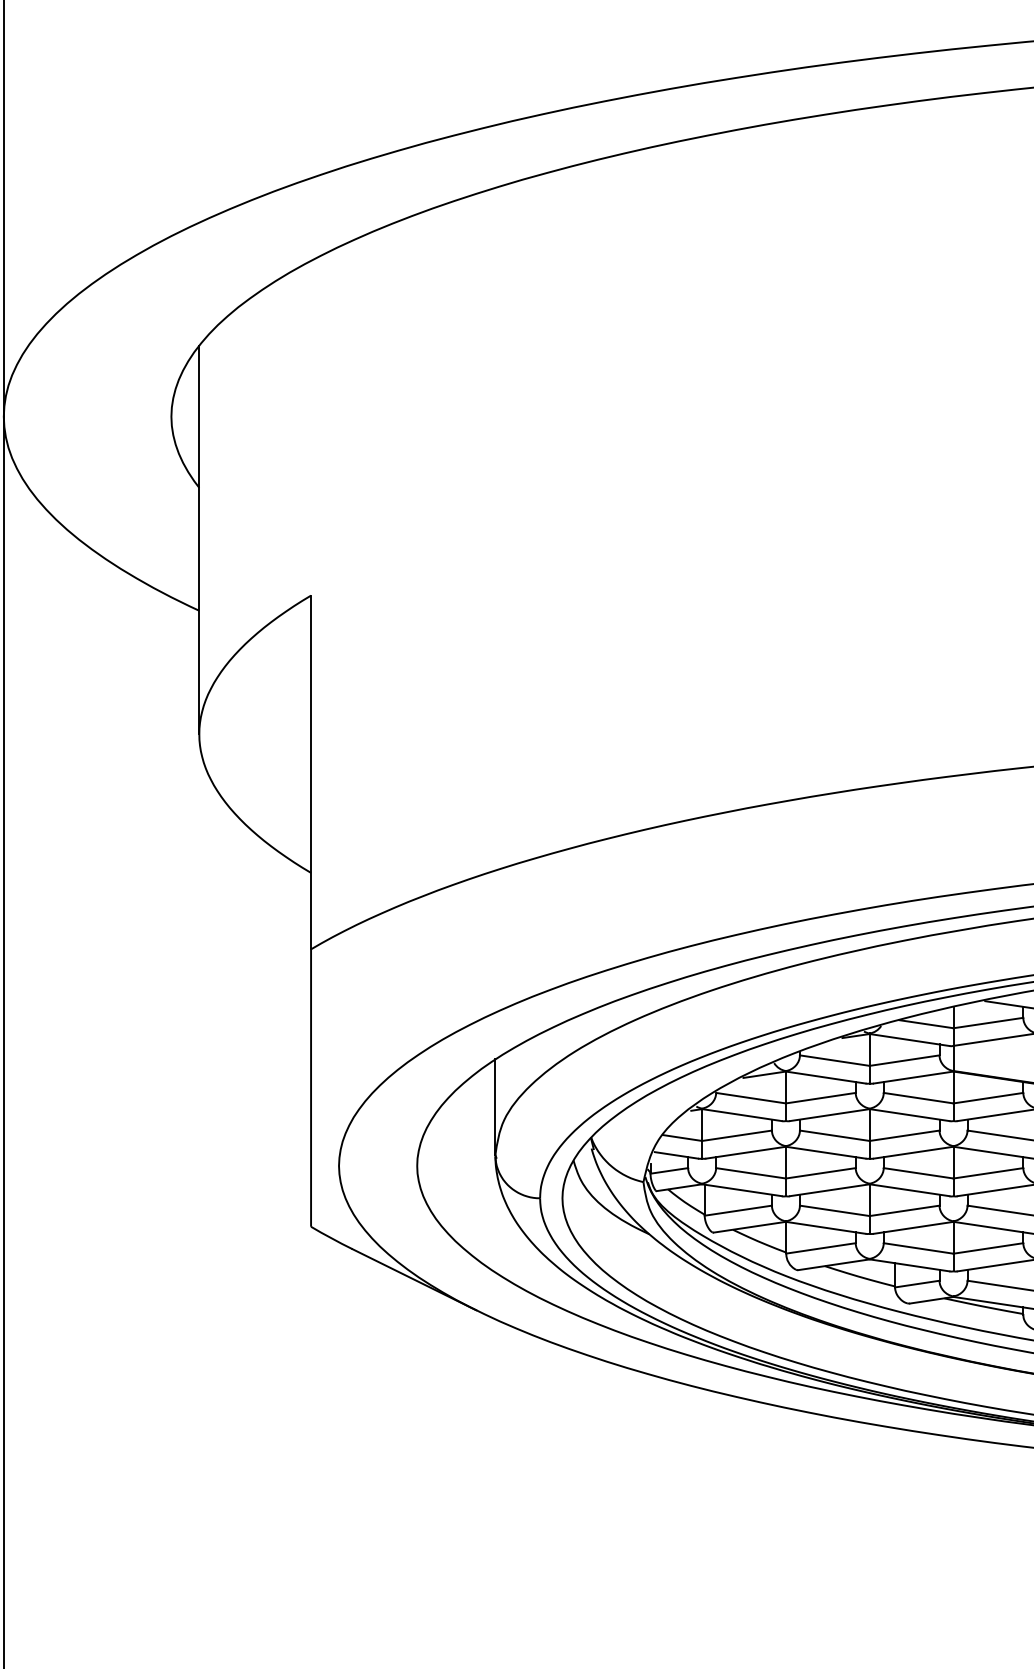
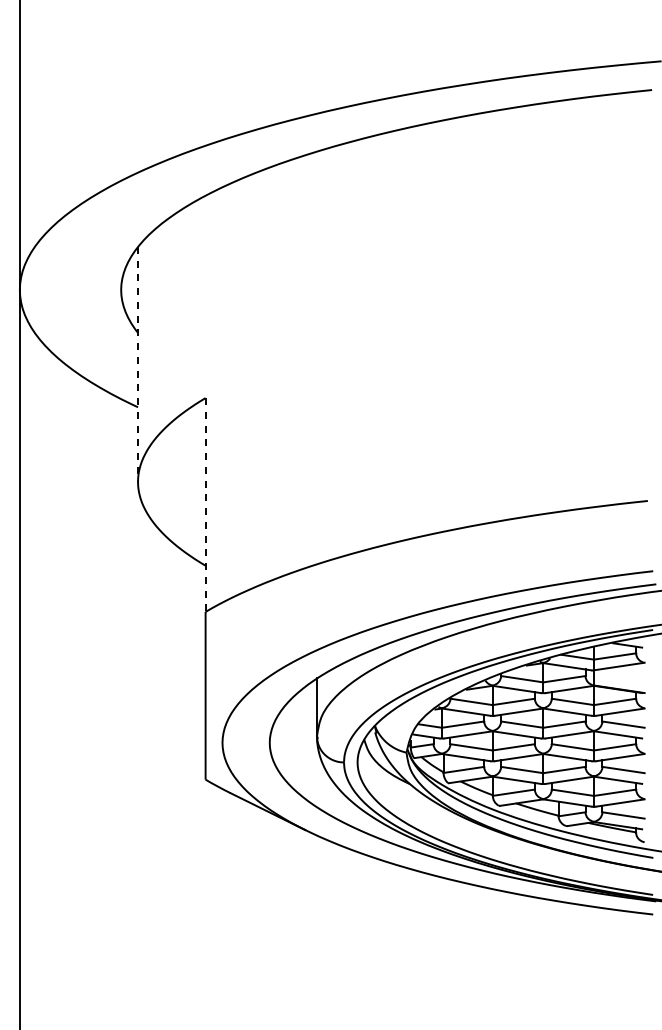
line: (200, 540) -> (138, 364), solid -> dashed
line: (310, 773) -> (205, 505), solid -> dashed

